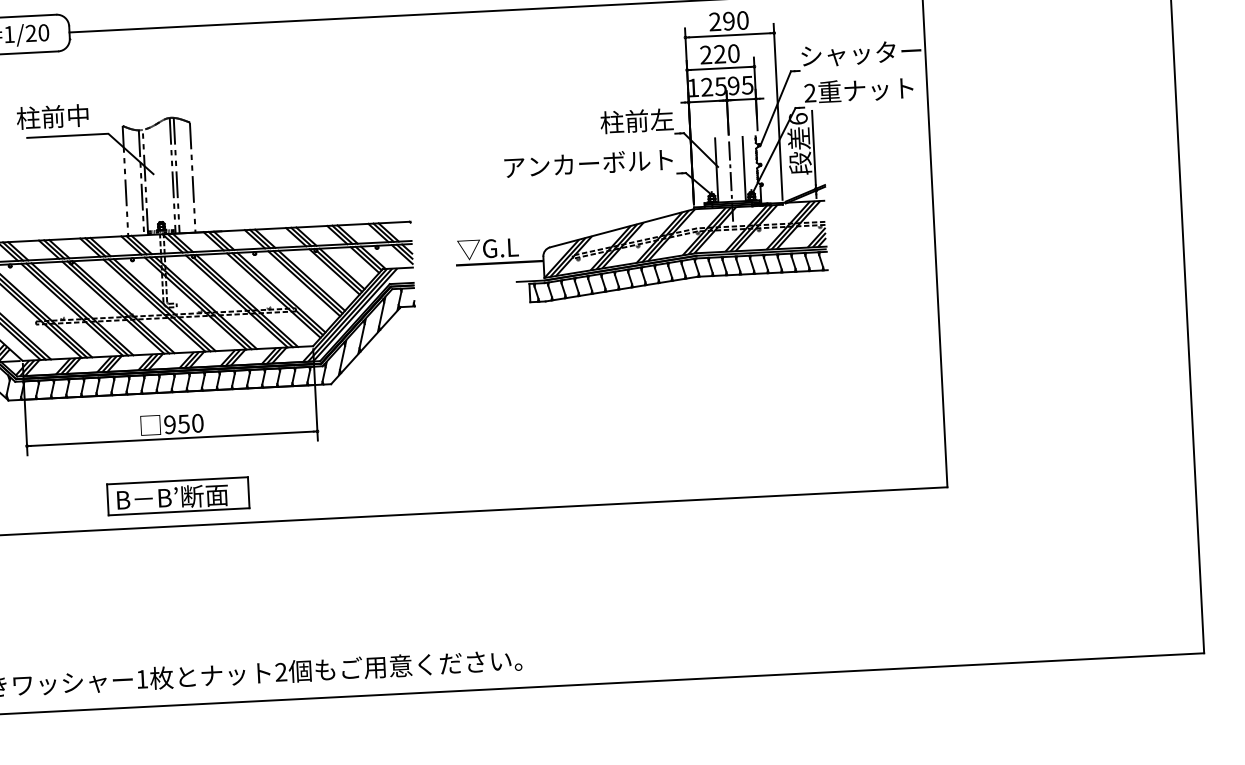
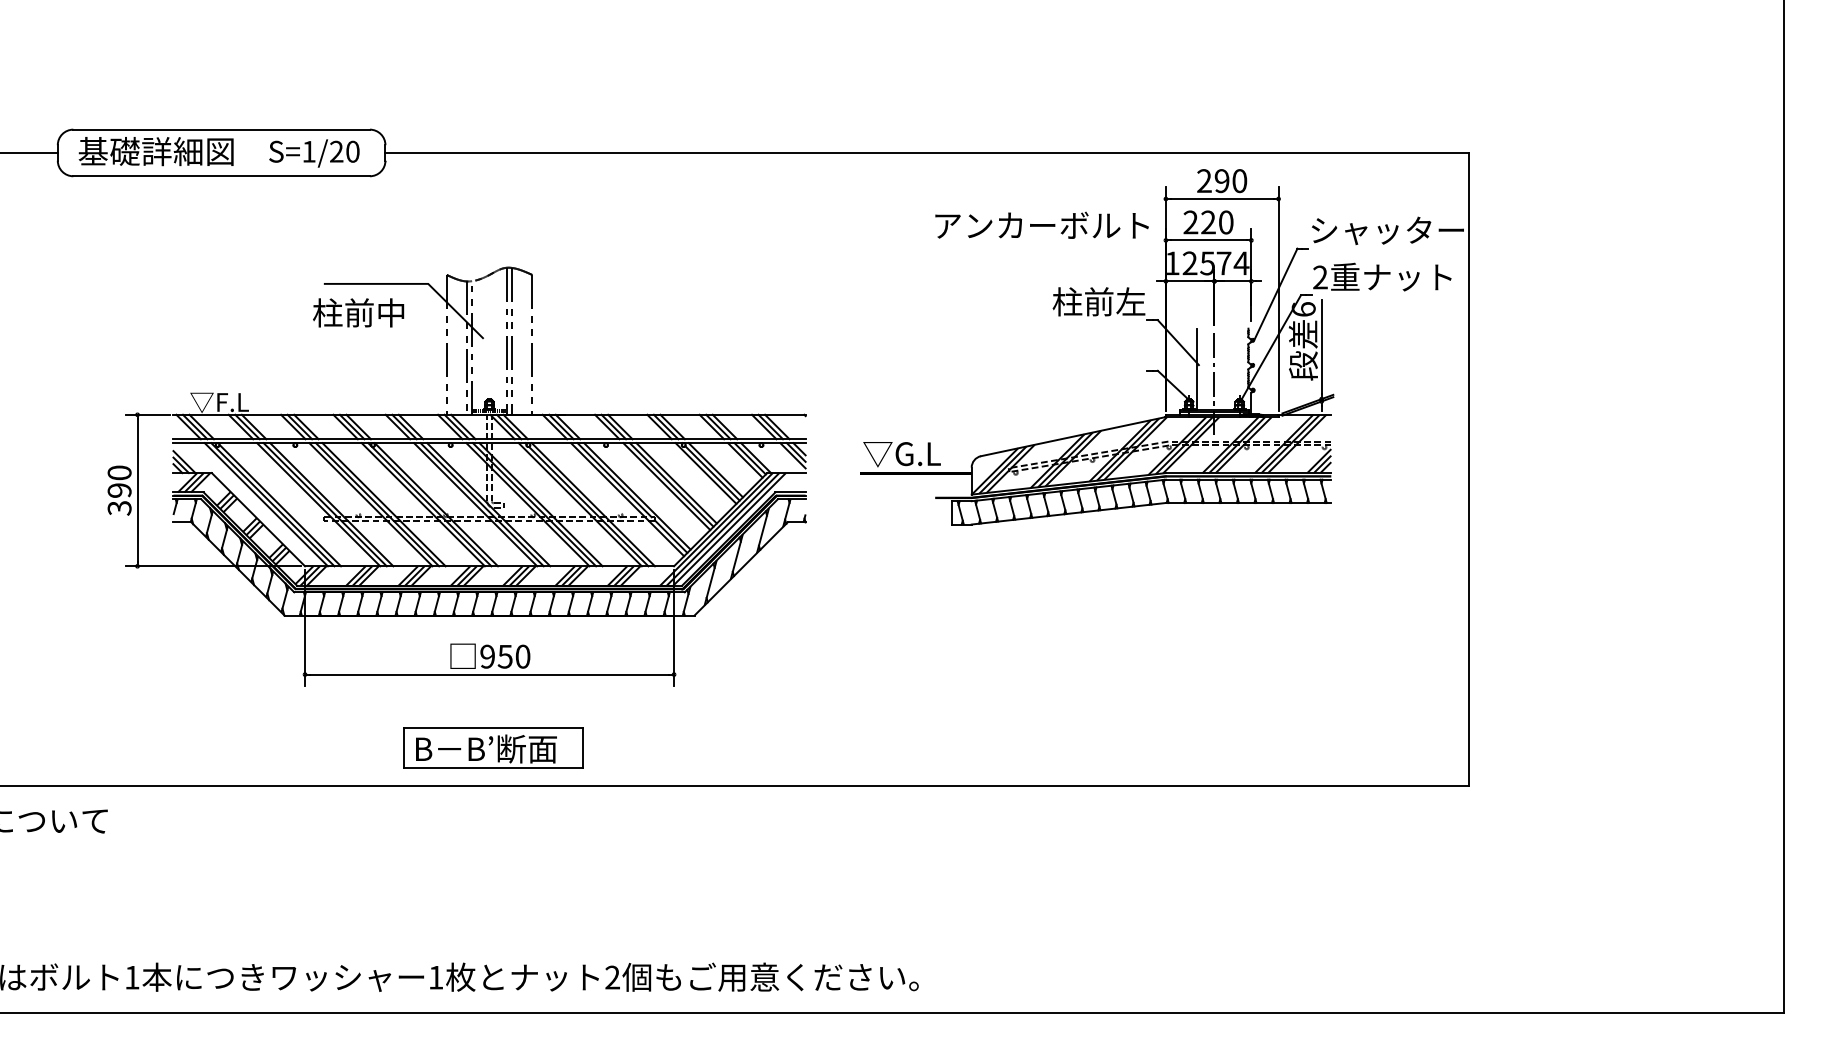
text: (740, 85) -> (1232, 263), 95 -> 74
text: (52, 116) -> (358, 312), moved
text: (588, 162) -> (1041, 224), moved
line: (743, 169) -> (1231, 369), removed

